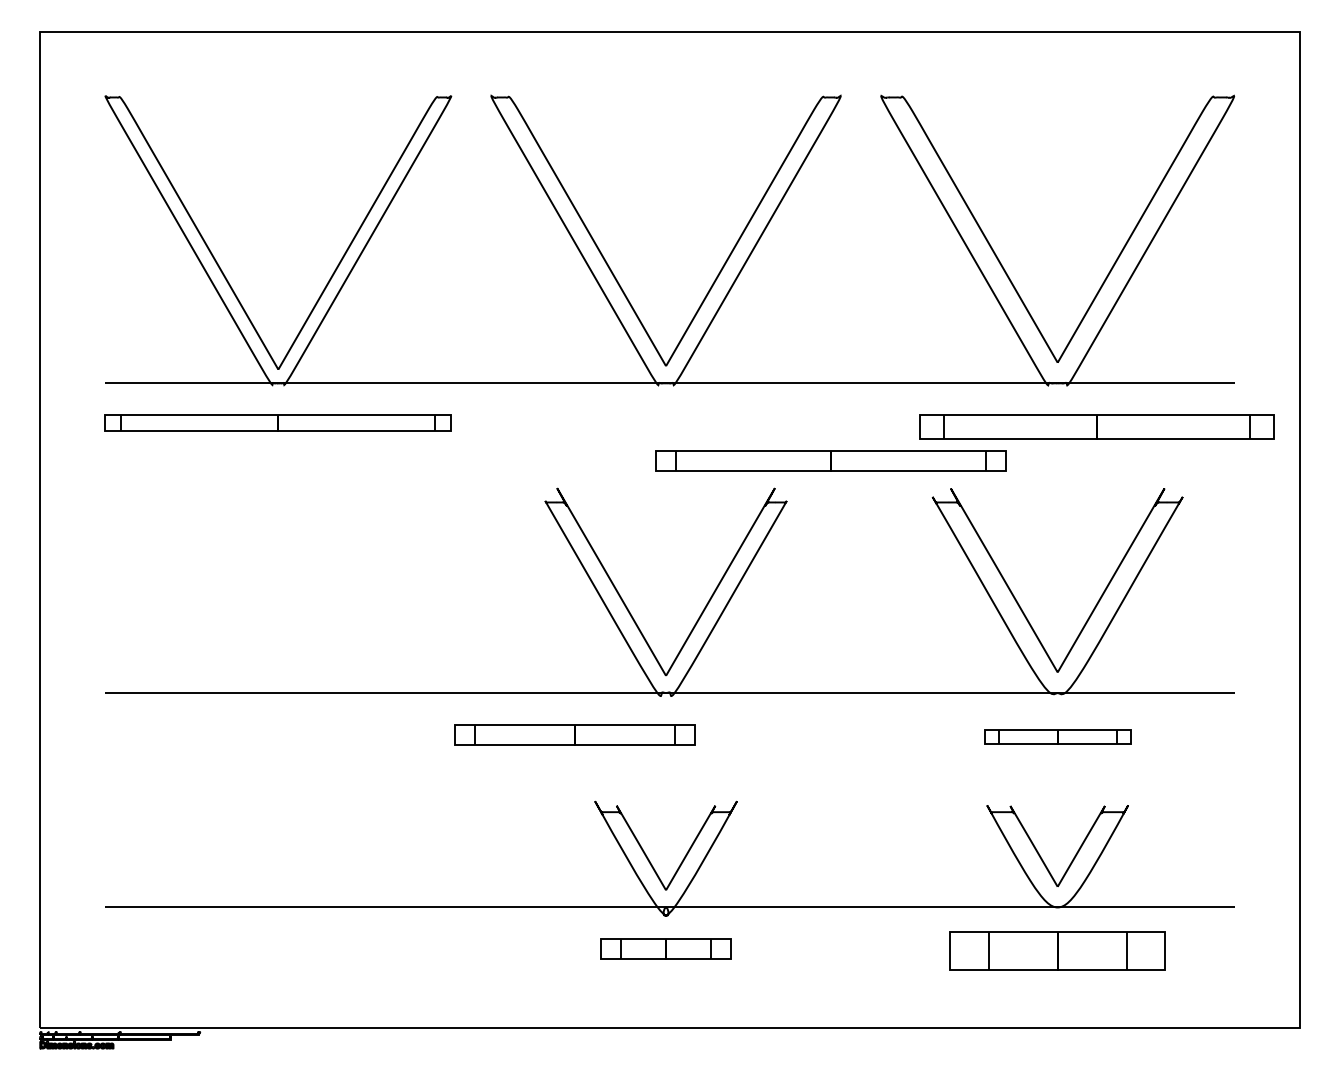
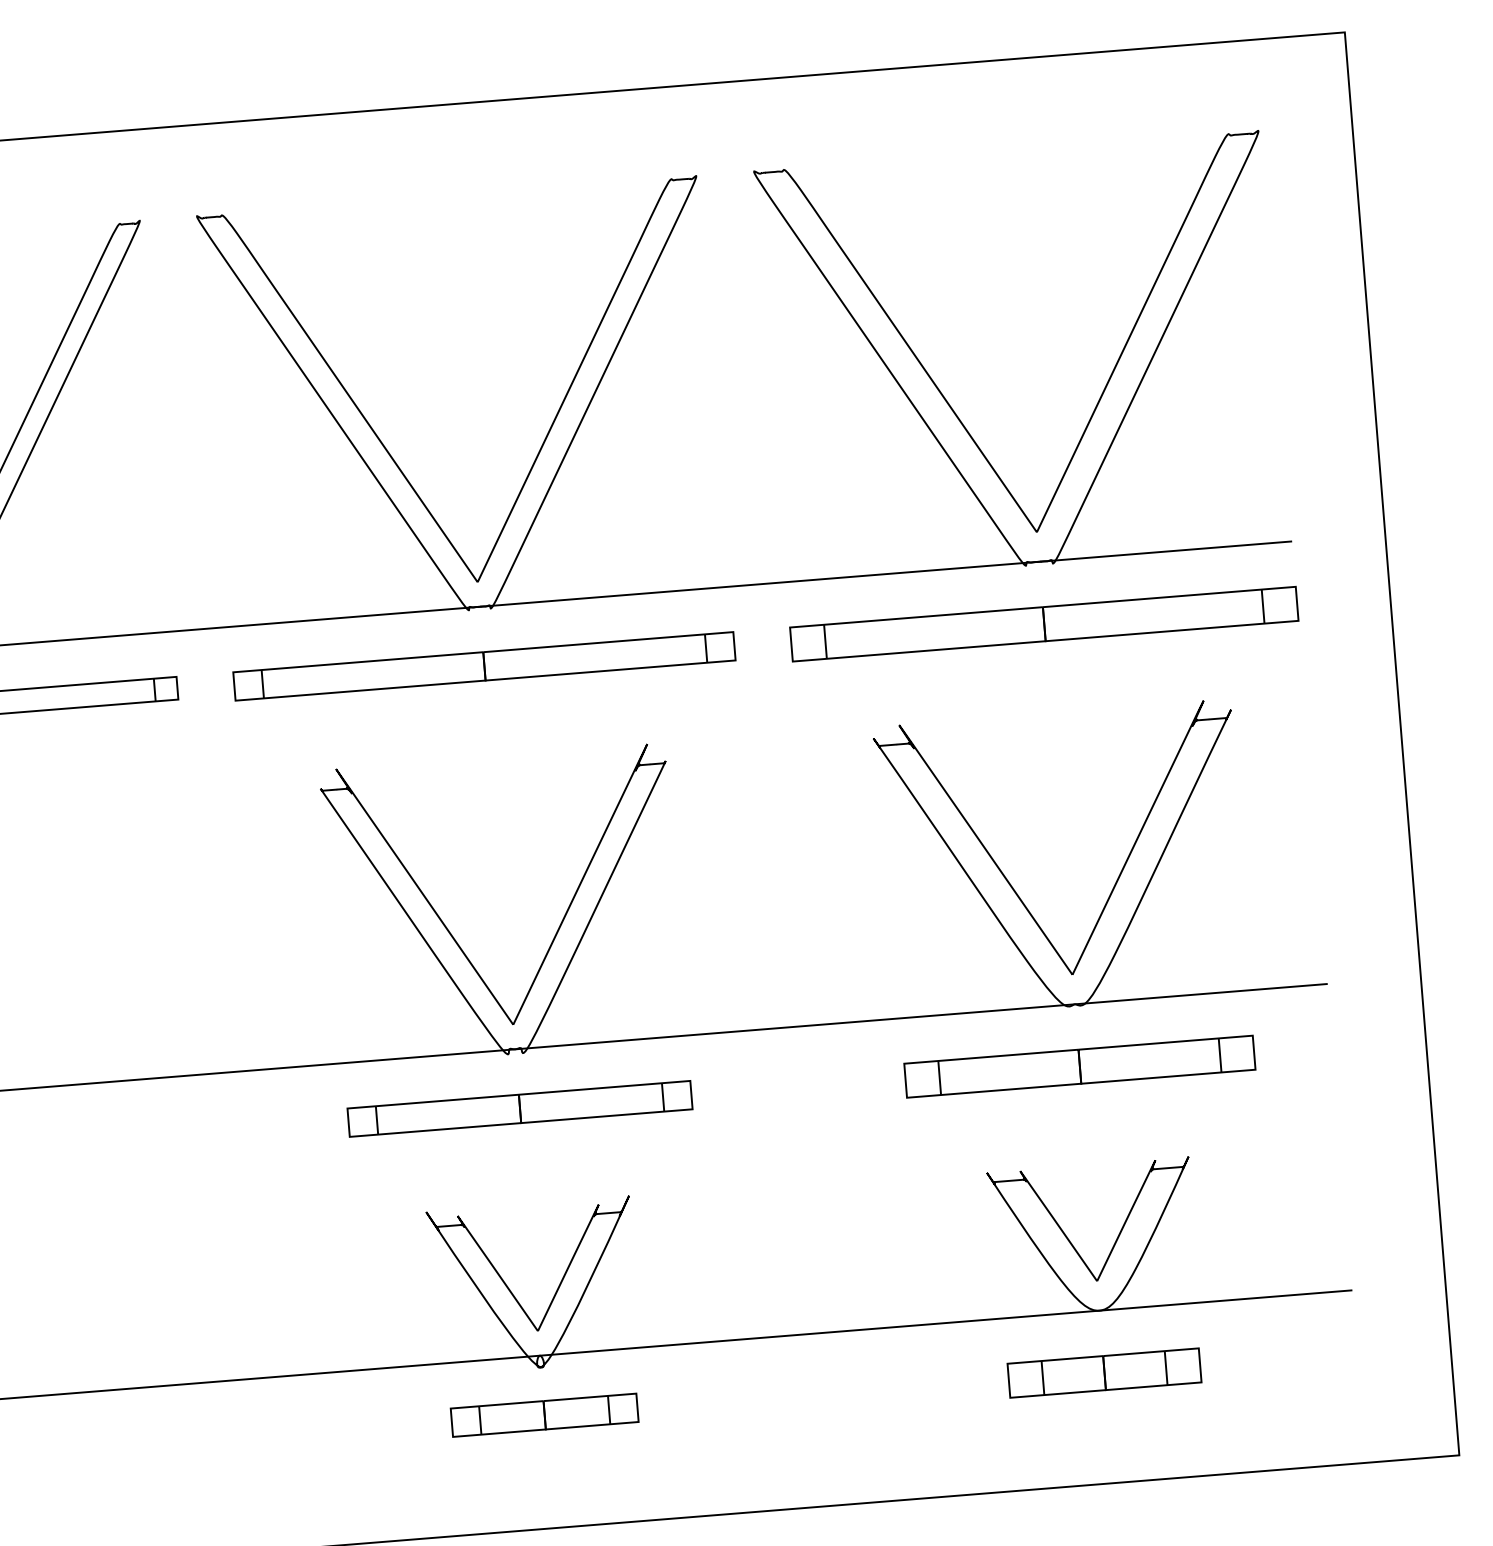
part: (1096, 426) -> (1043, 623), moved
part: (830, 460) -> (483, 665), moved
part: (574, 734) -> (519, 1108), moved
part: (1057, 736) -> (1079, 1066), size x1.67
part: (1057, 950) -> (1104, 1372), size x0.62

